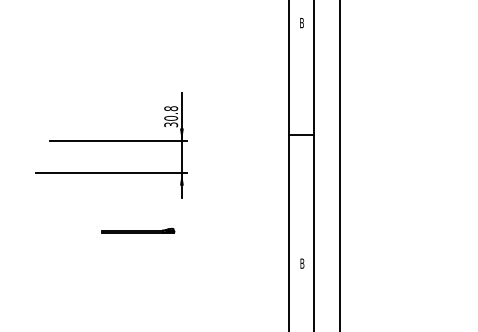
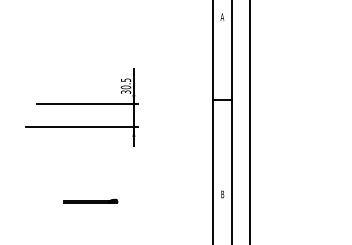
text: (301, 23) -> (222, 17), B -> A
text: (171, 108) -> (126, 80), 30.8 -> 30.5
part: (138, 230) -> (90, 200), moved

